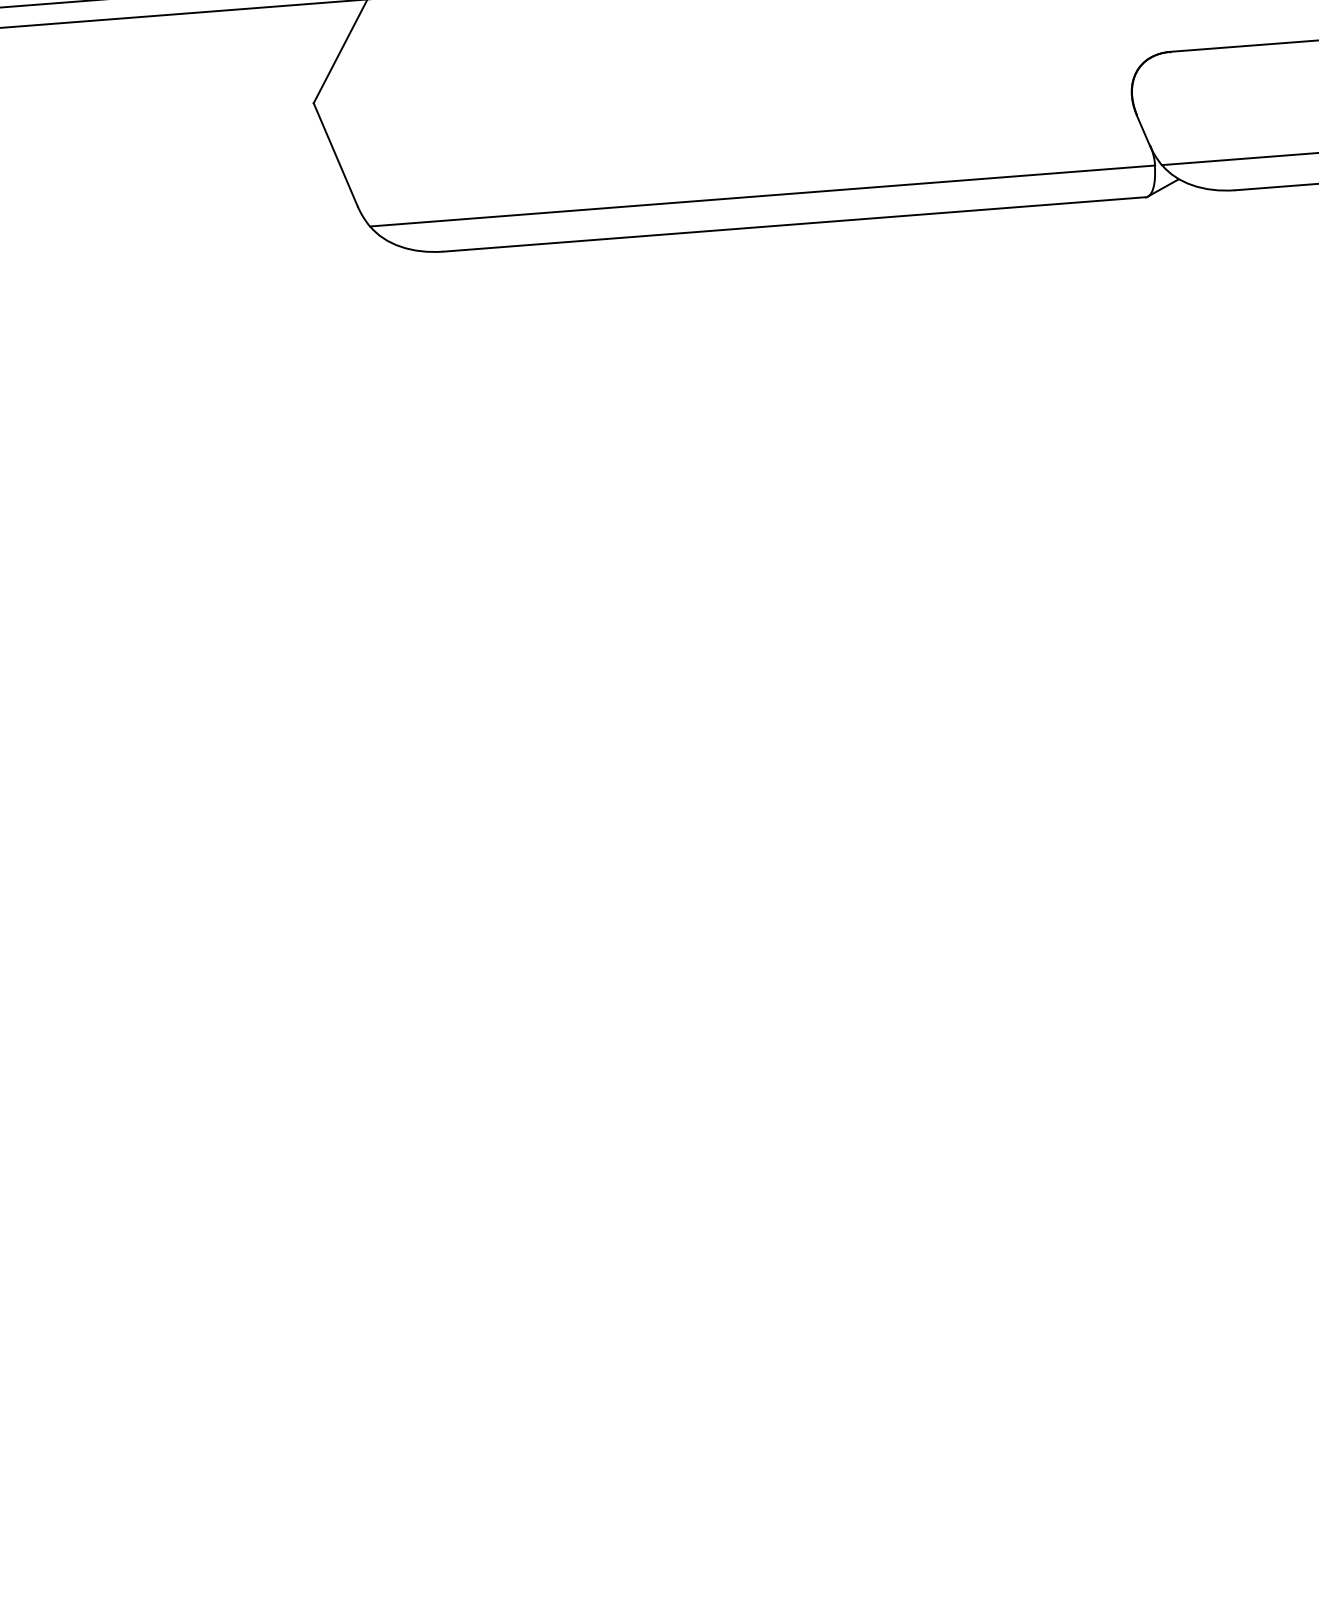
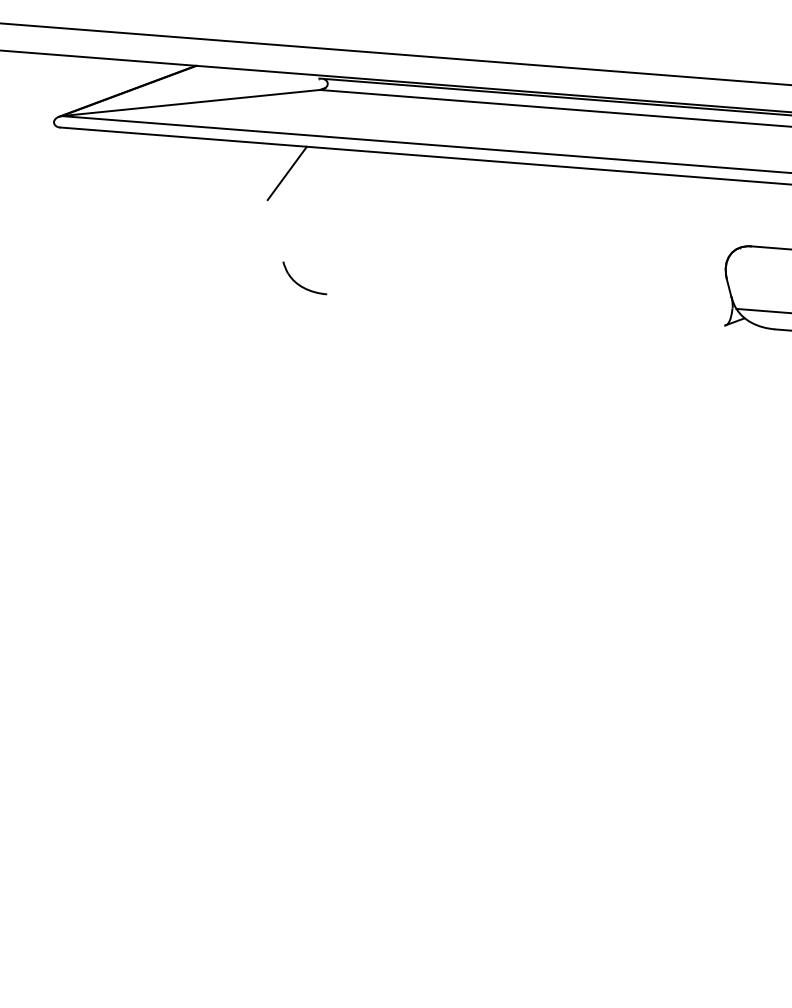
line: (335, 154) -> (275, 230), removed
line: (762, 194) -> (510, 290), removed
line: (793, 223) -> (525, 309), removed

